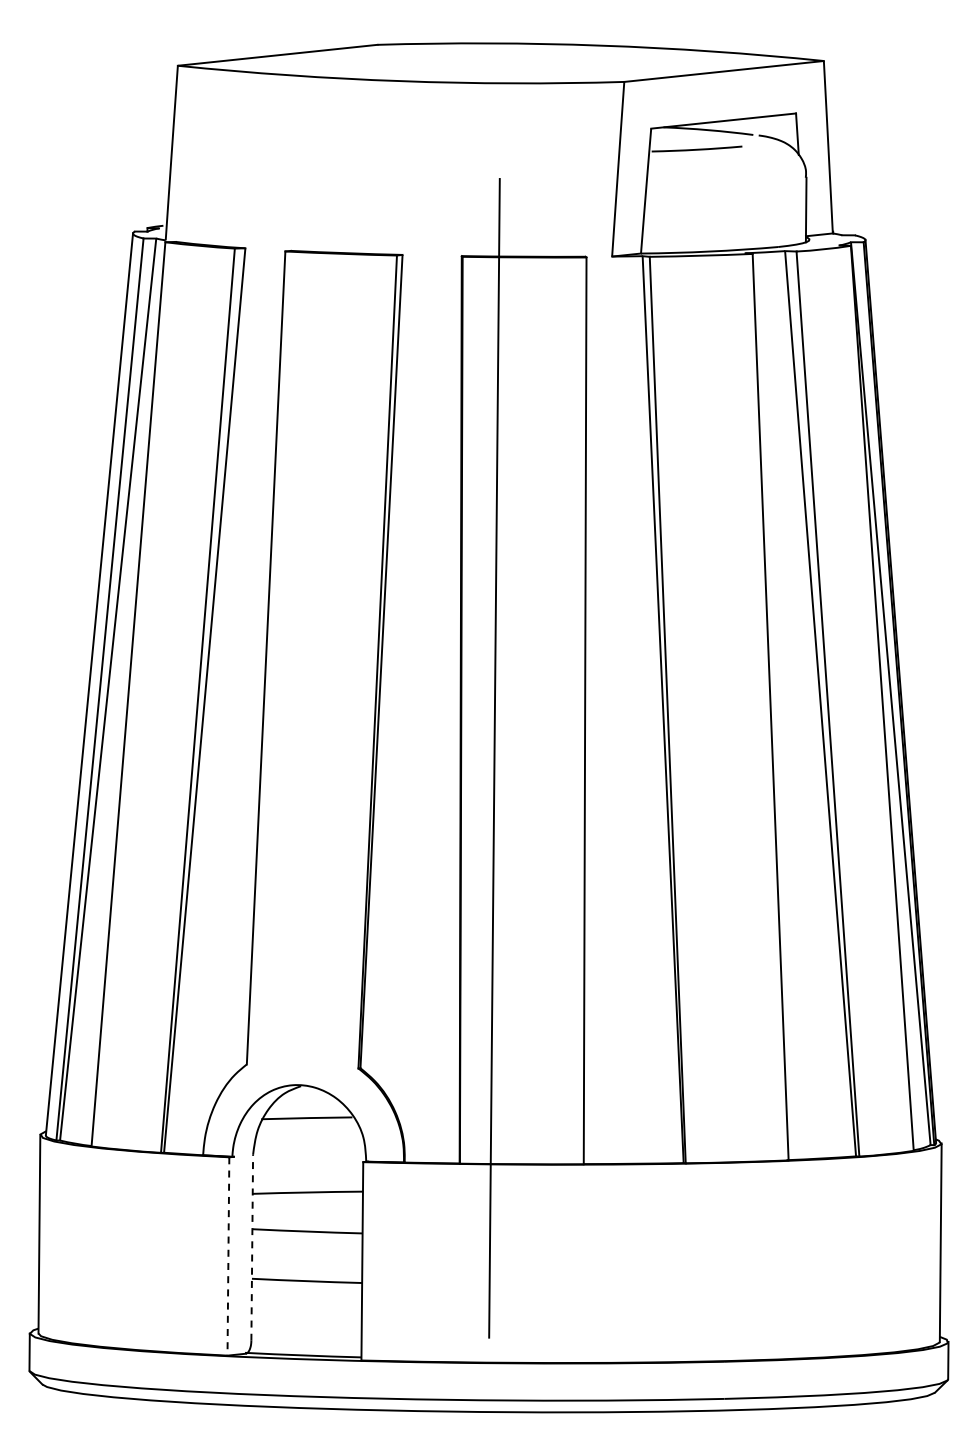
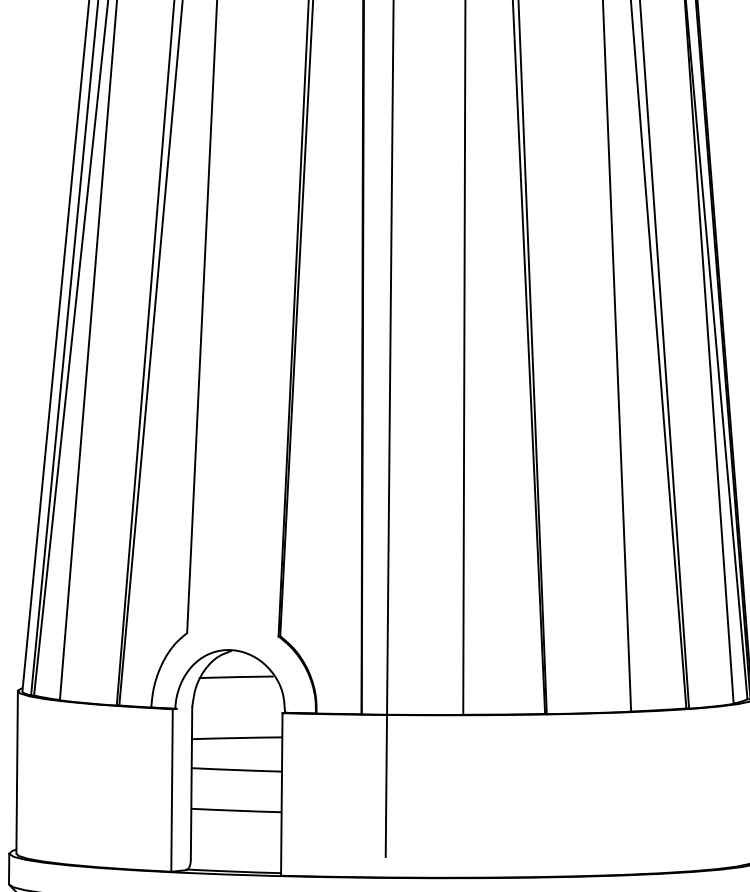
line: (252, 1247) -> (191, 783), dashed -> solid
line: (228, 1256) -> (172, 790), dashed -> solid

